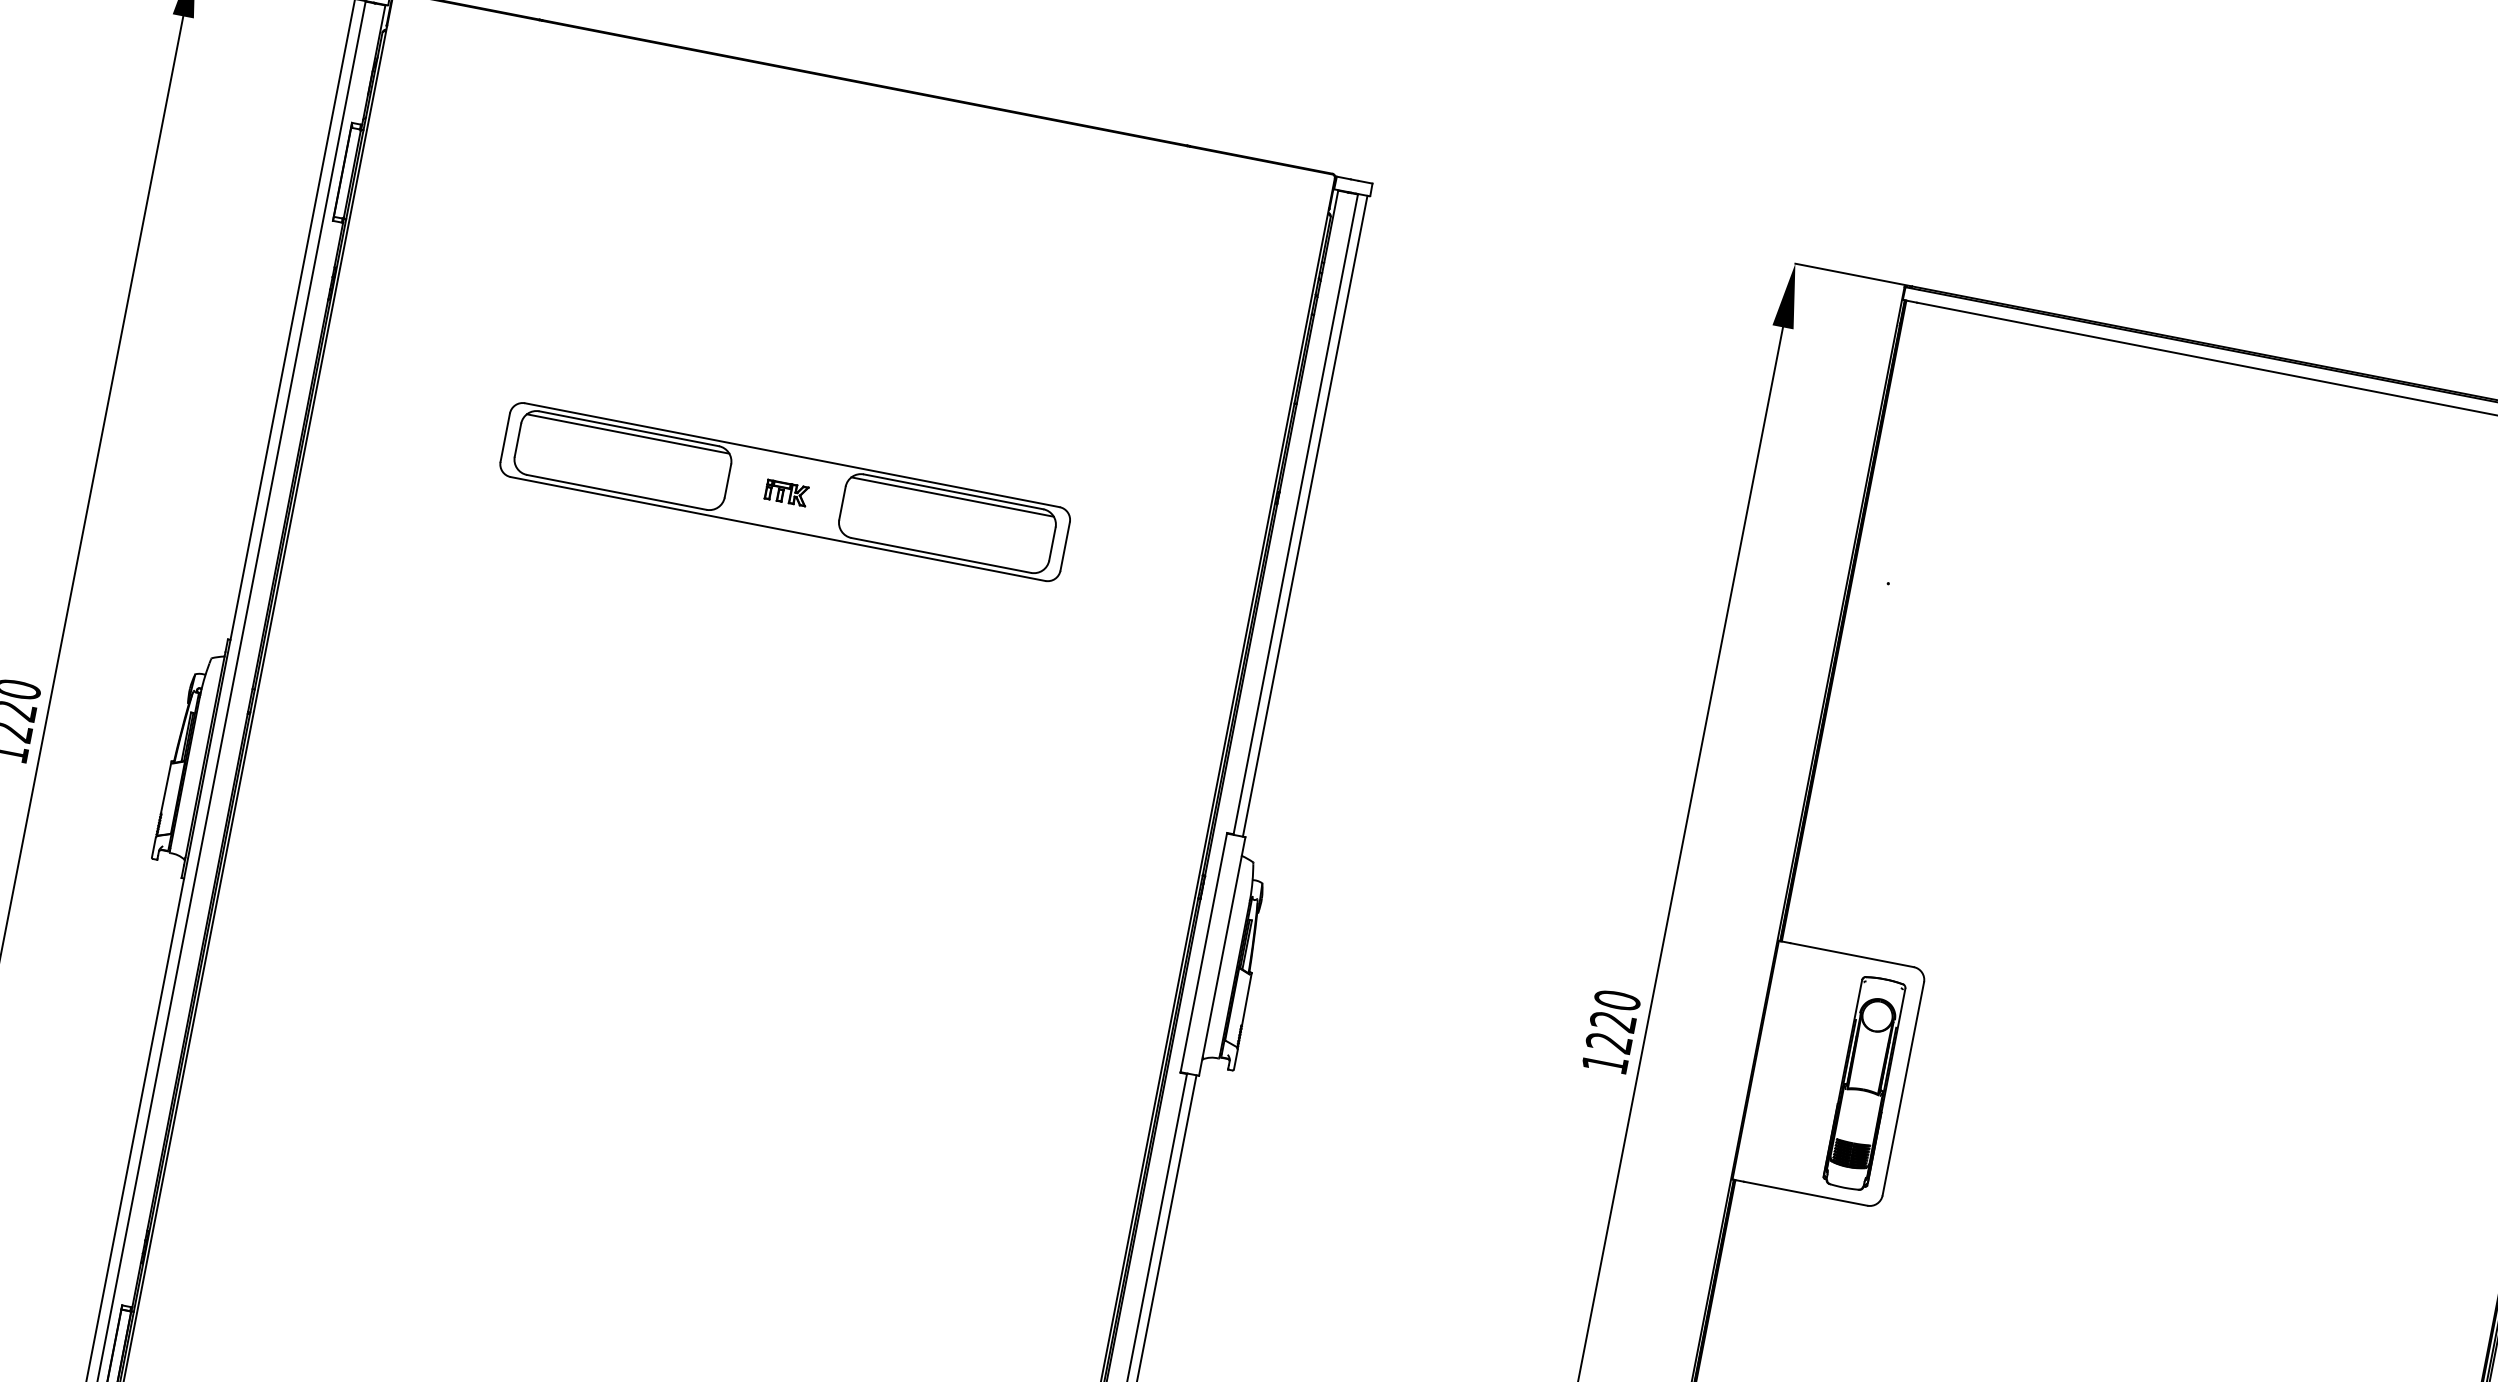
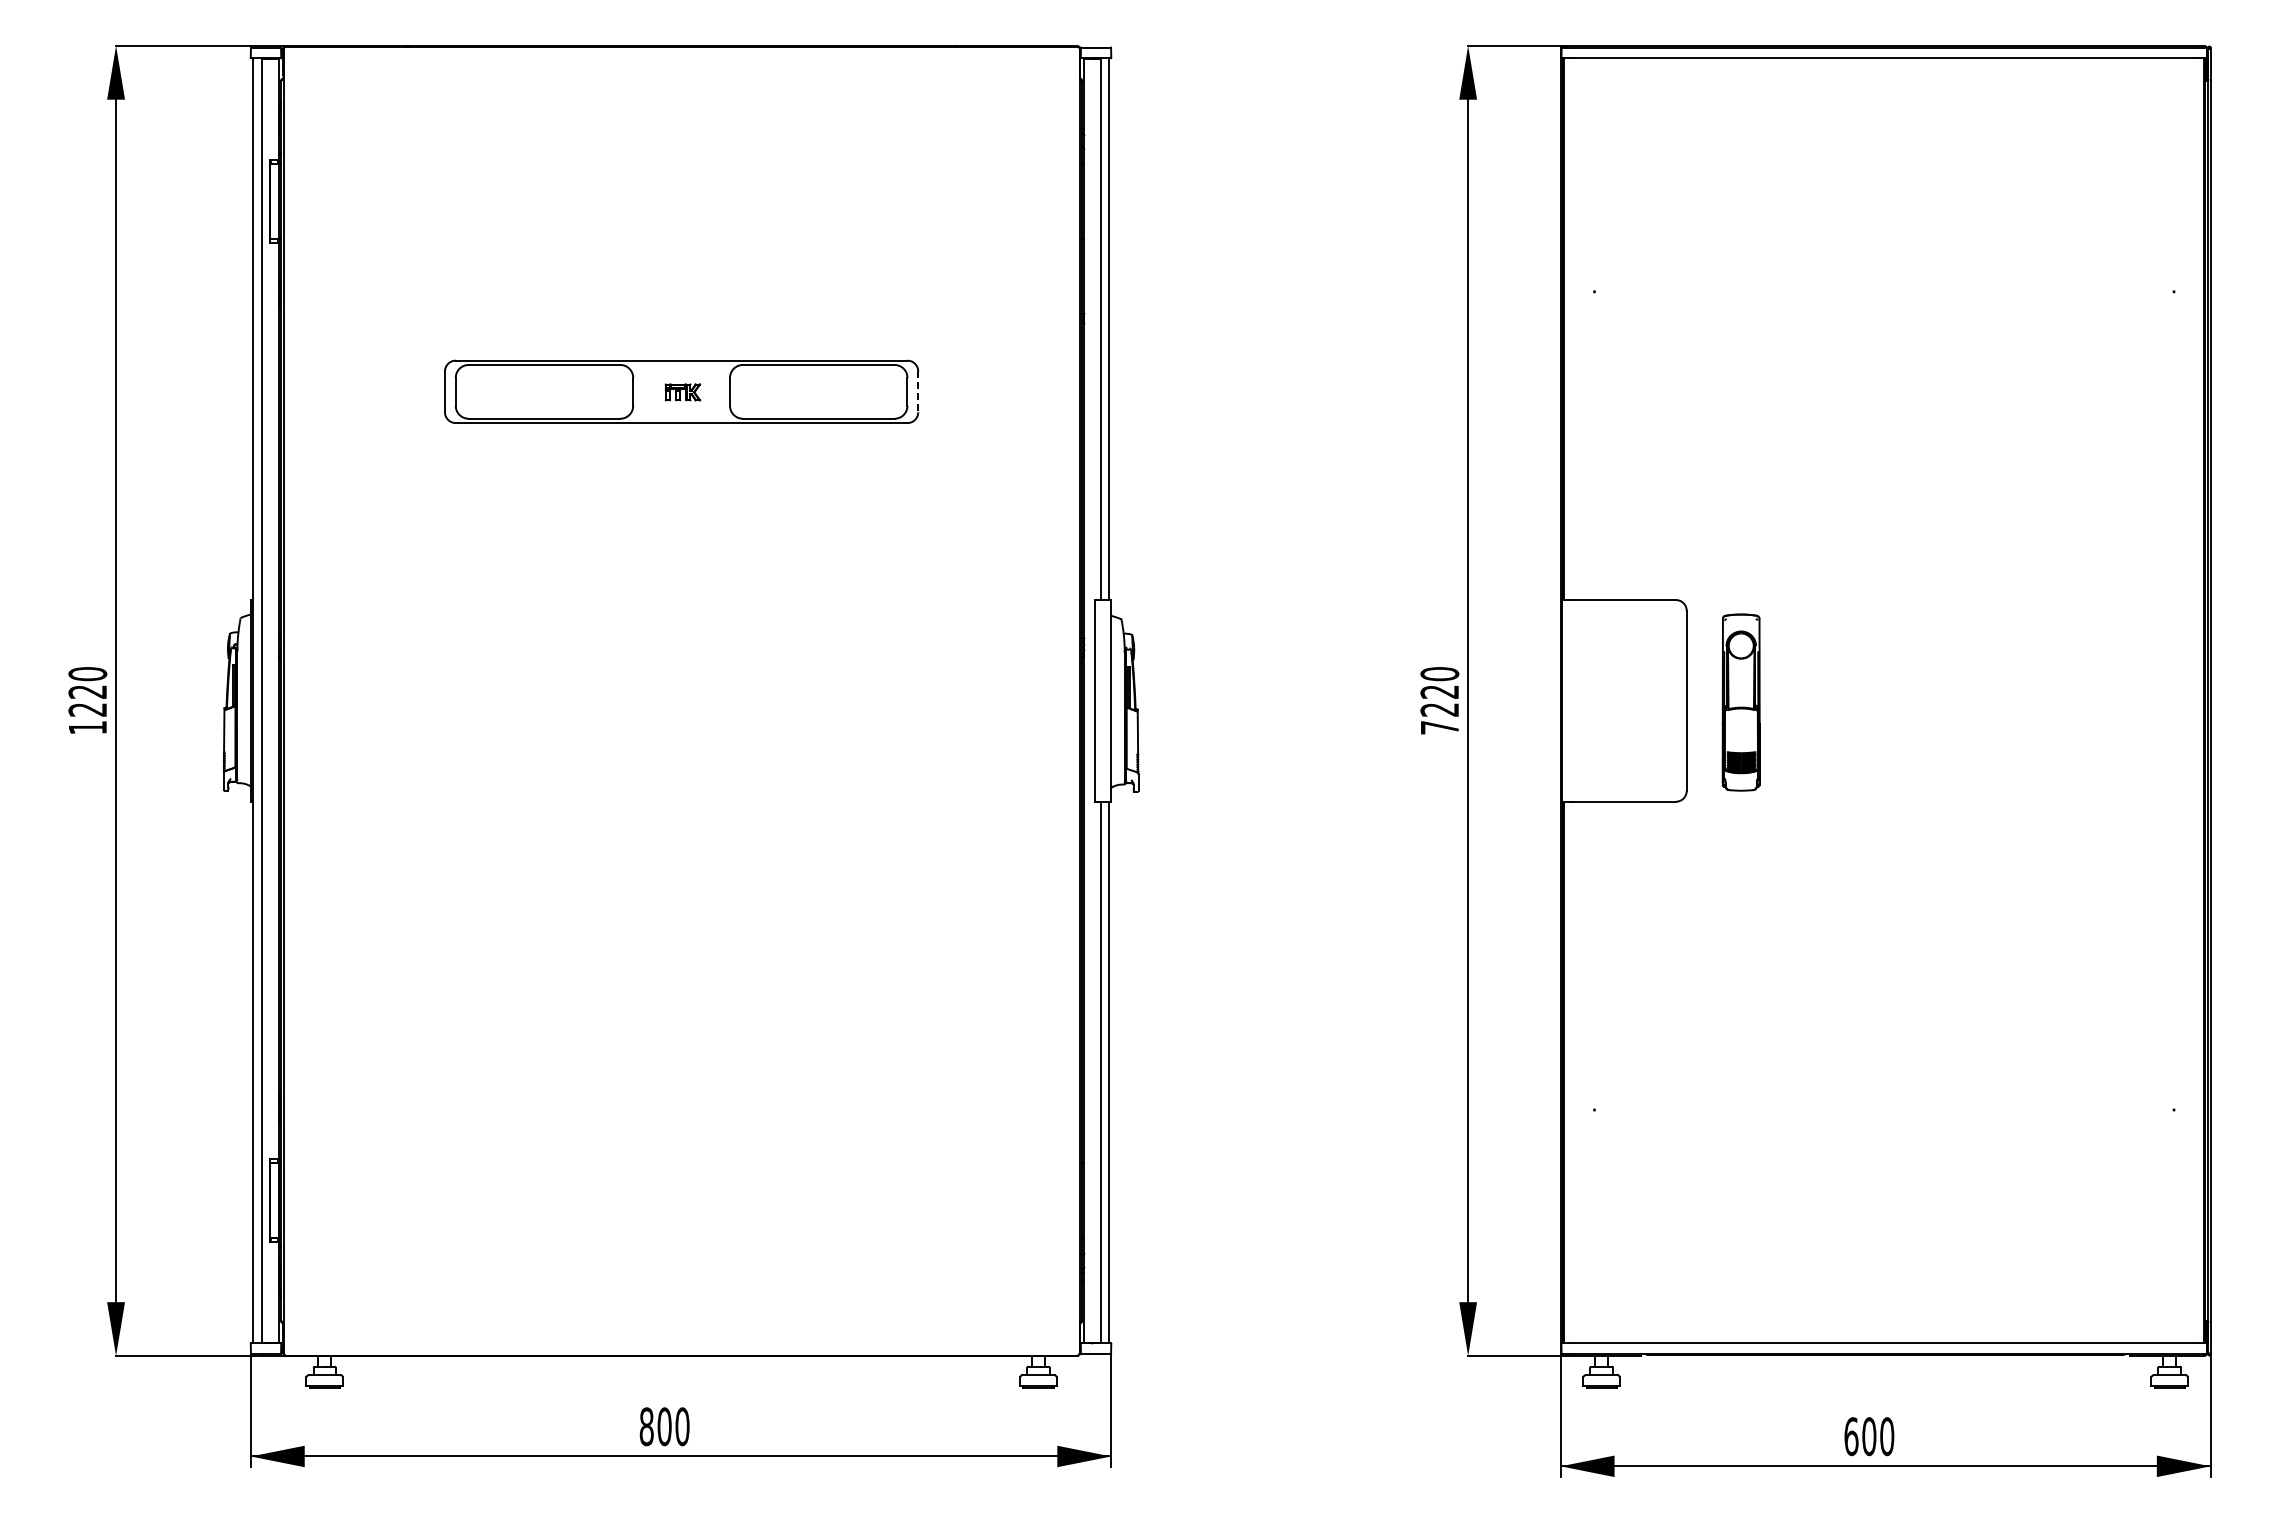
line: (628, 434) -> (544, 369), removed
line: (952, 497) -> (818, 369), removed
line: (1065, 547) -> (918, 392), solid -> dashed
text: (1604, 1063) -> (1439, 727), 1220 -> 7220
part: (1863, 1083) -> (1740, 702), moved

